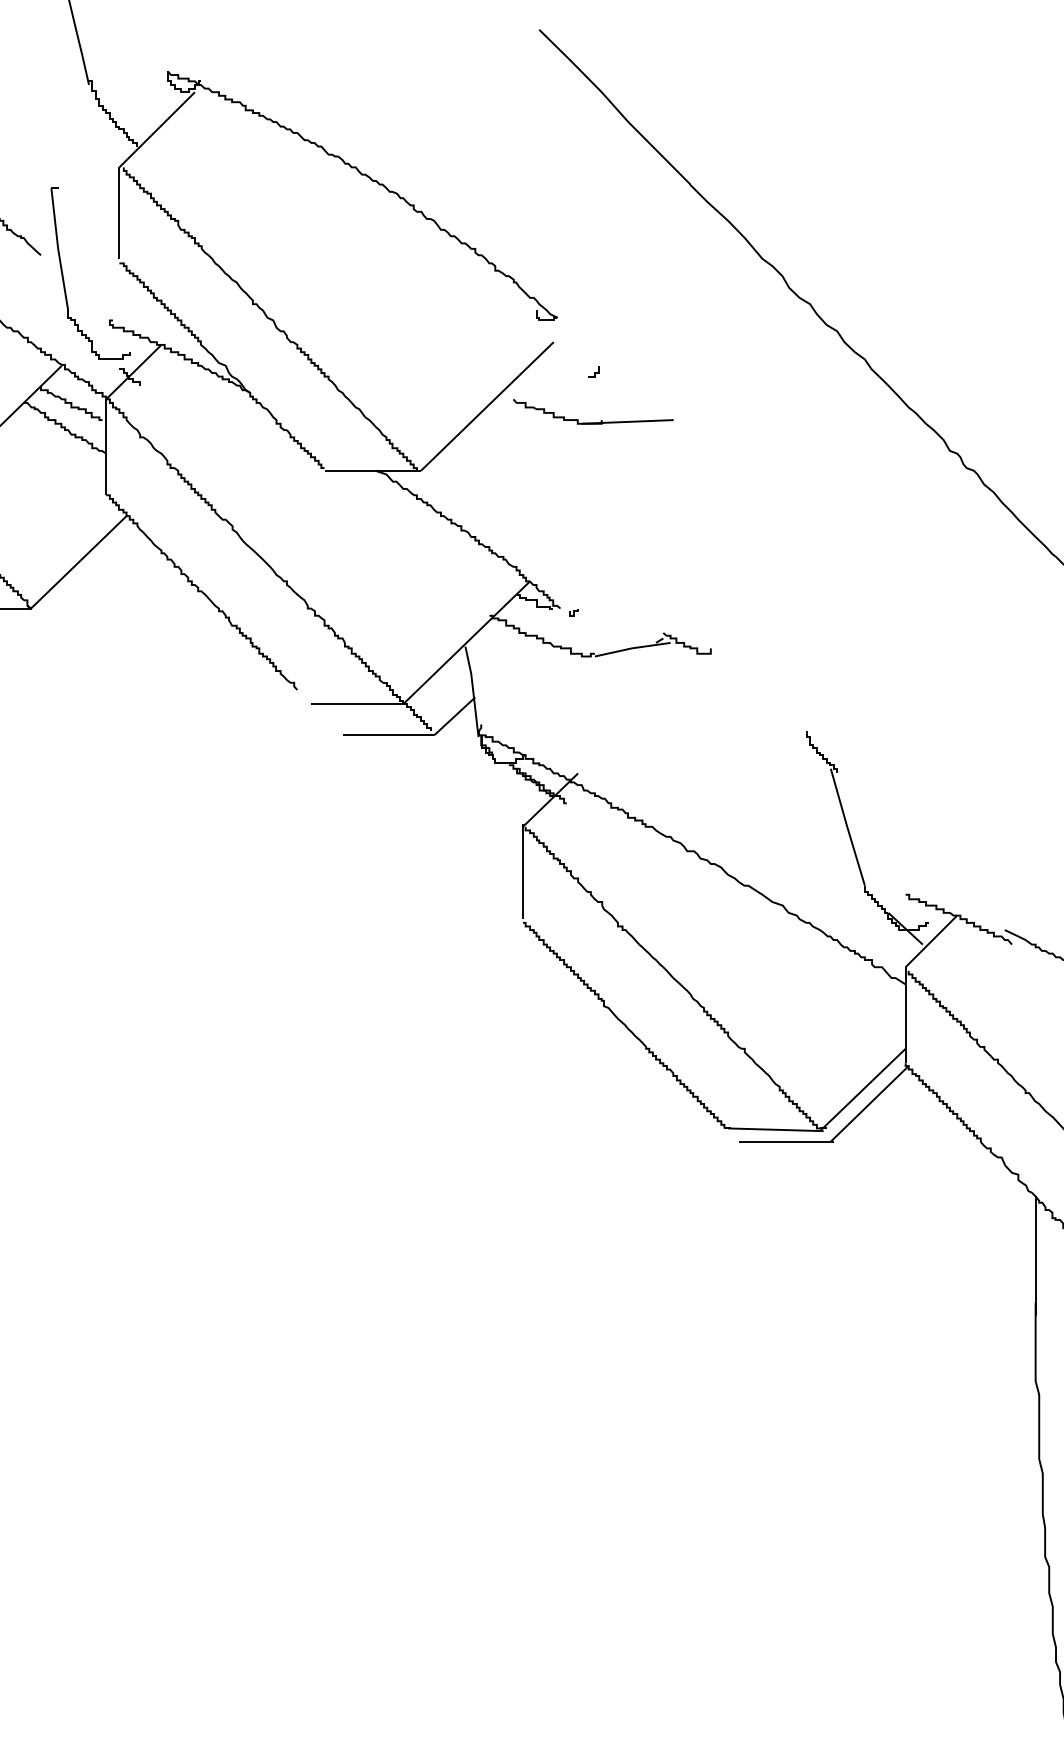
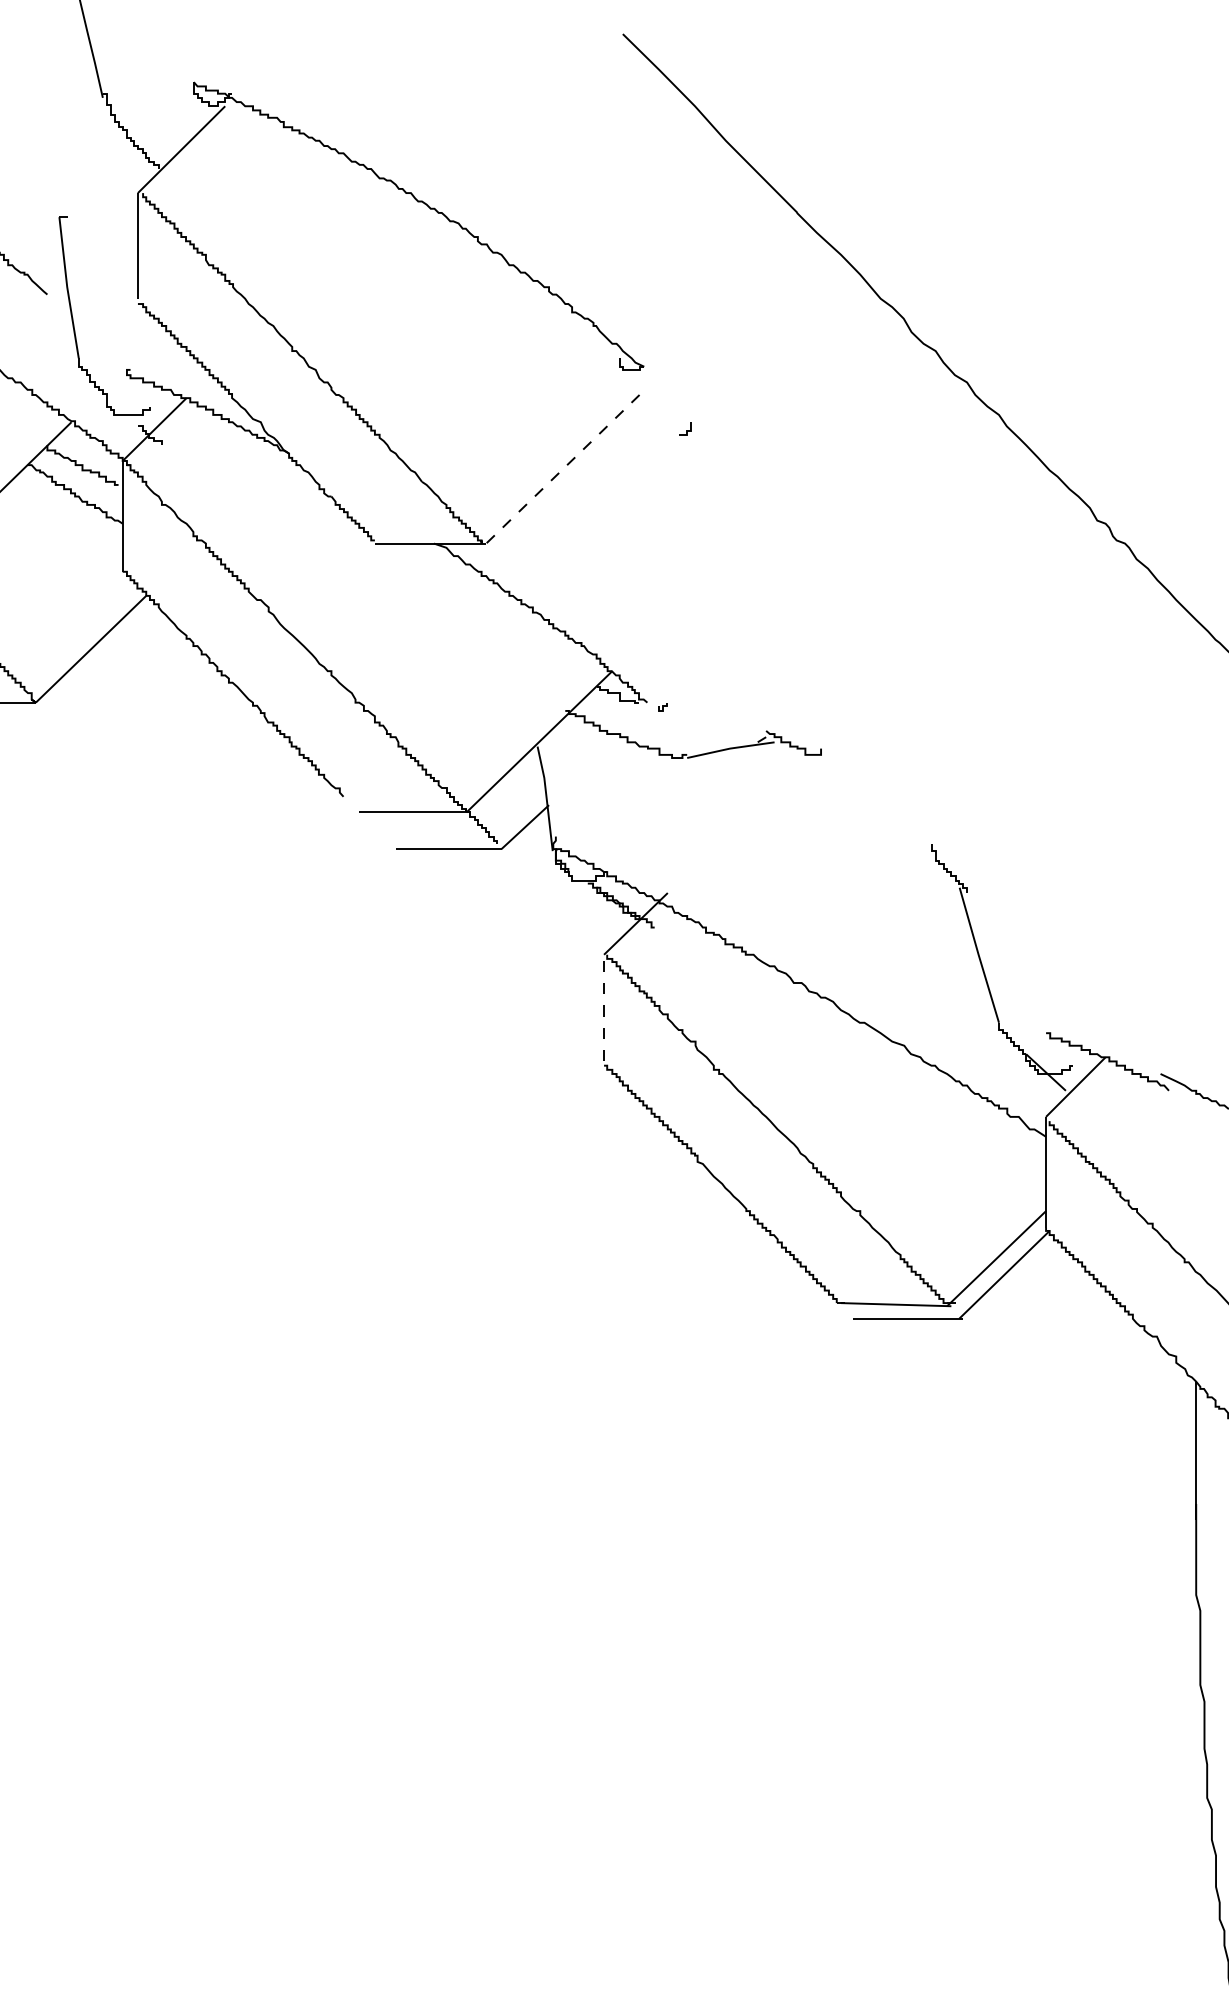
line: (486, 406) -> (562, 469), solid -> dashed
part: (593, 422) -> (685, 487), removed
line: (523, 871) -> (604, 1006), solid -> dashed

